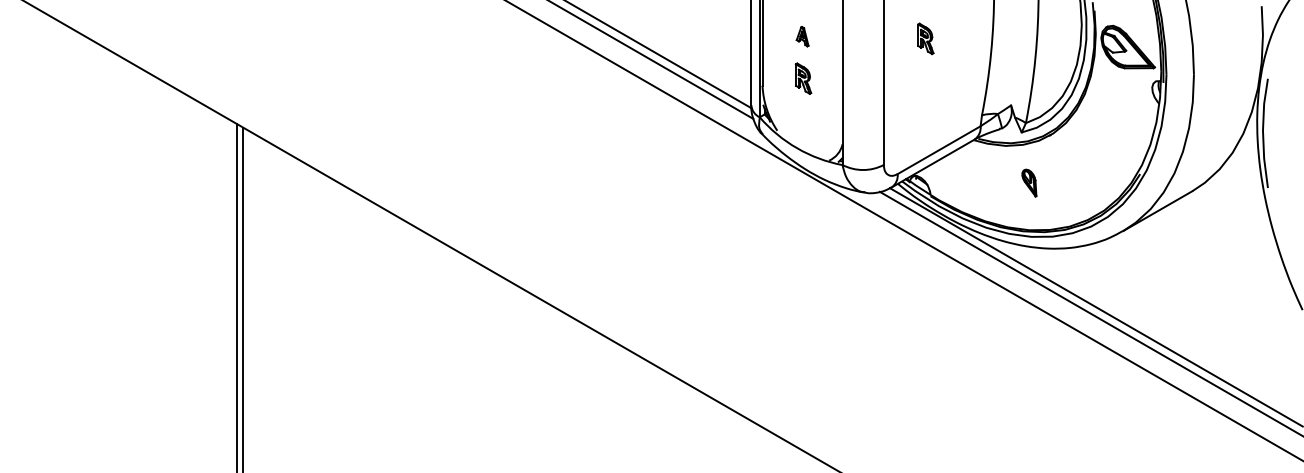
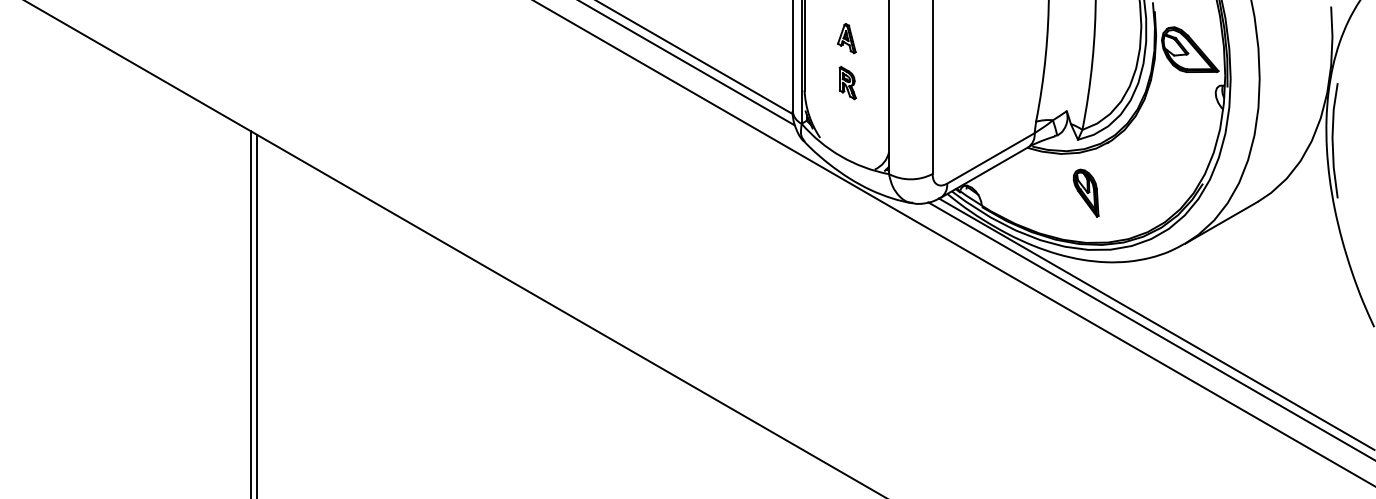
part: (802, 36) -> (846, 38), size x1.43
part: (925, 39) -> (976, 41), removed
part: (1028, 182) -> (1085, 192), size x1.67

